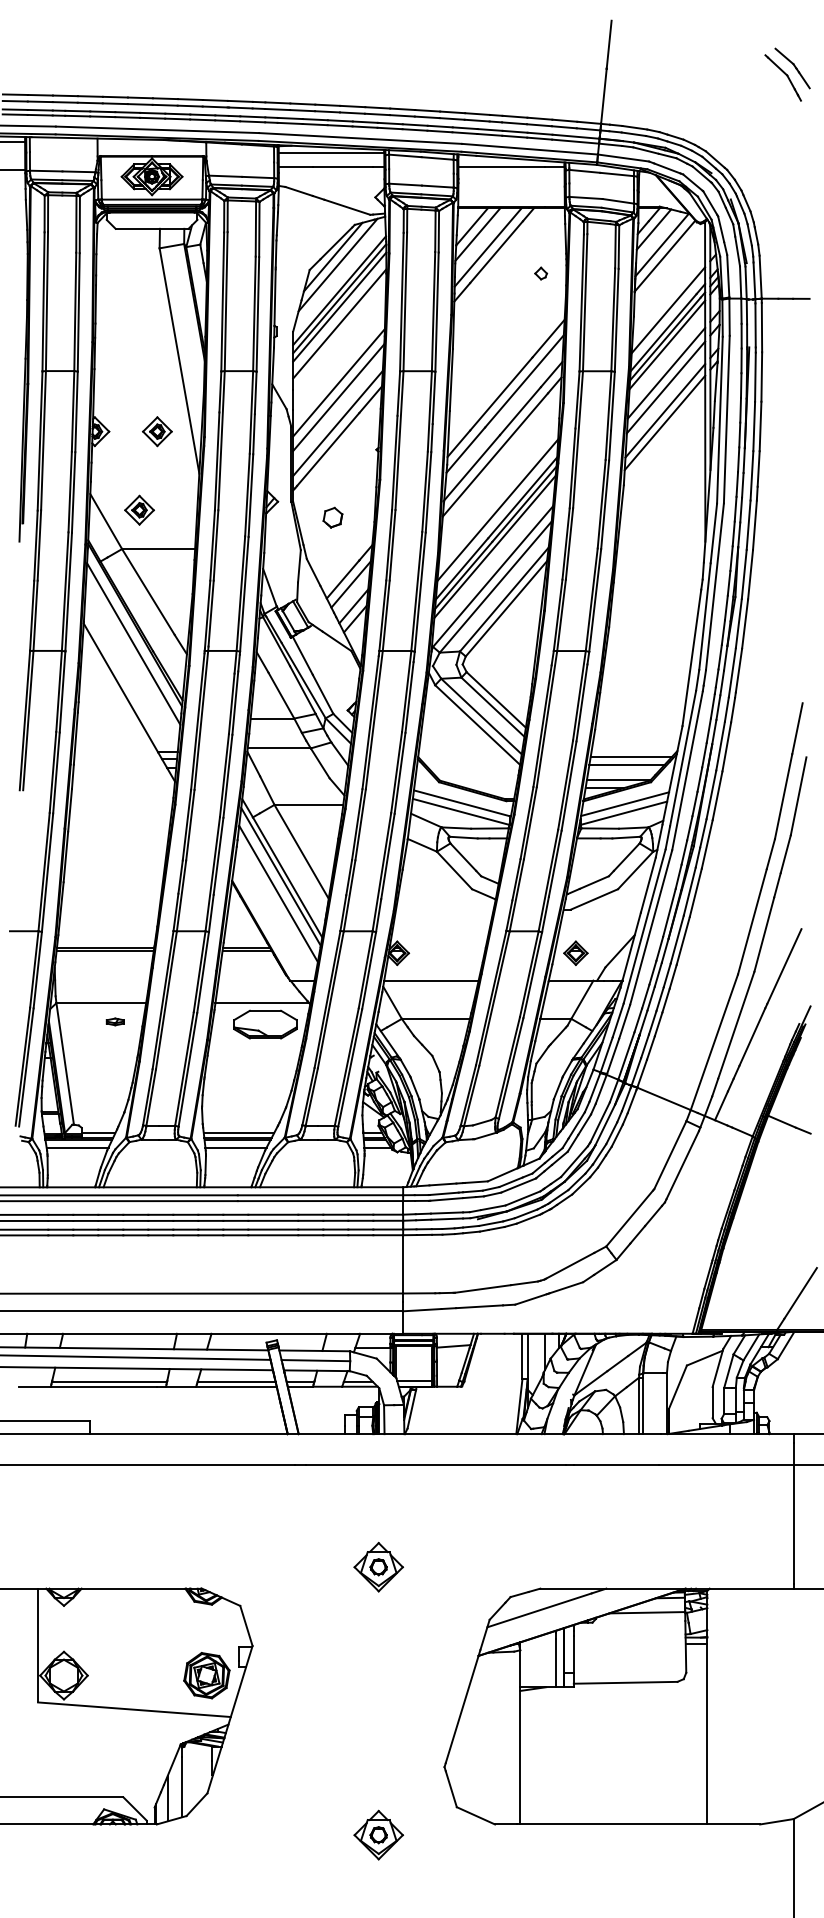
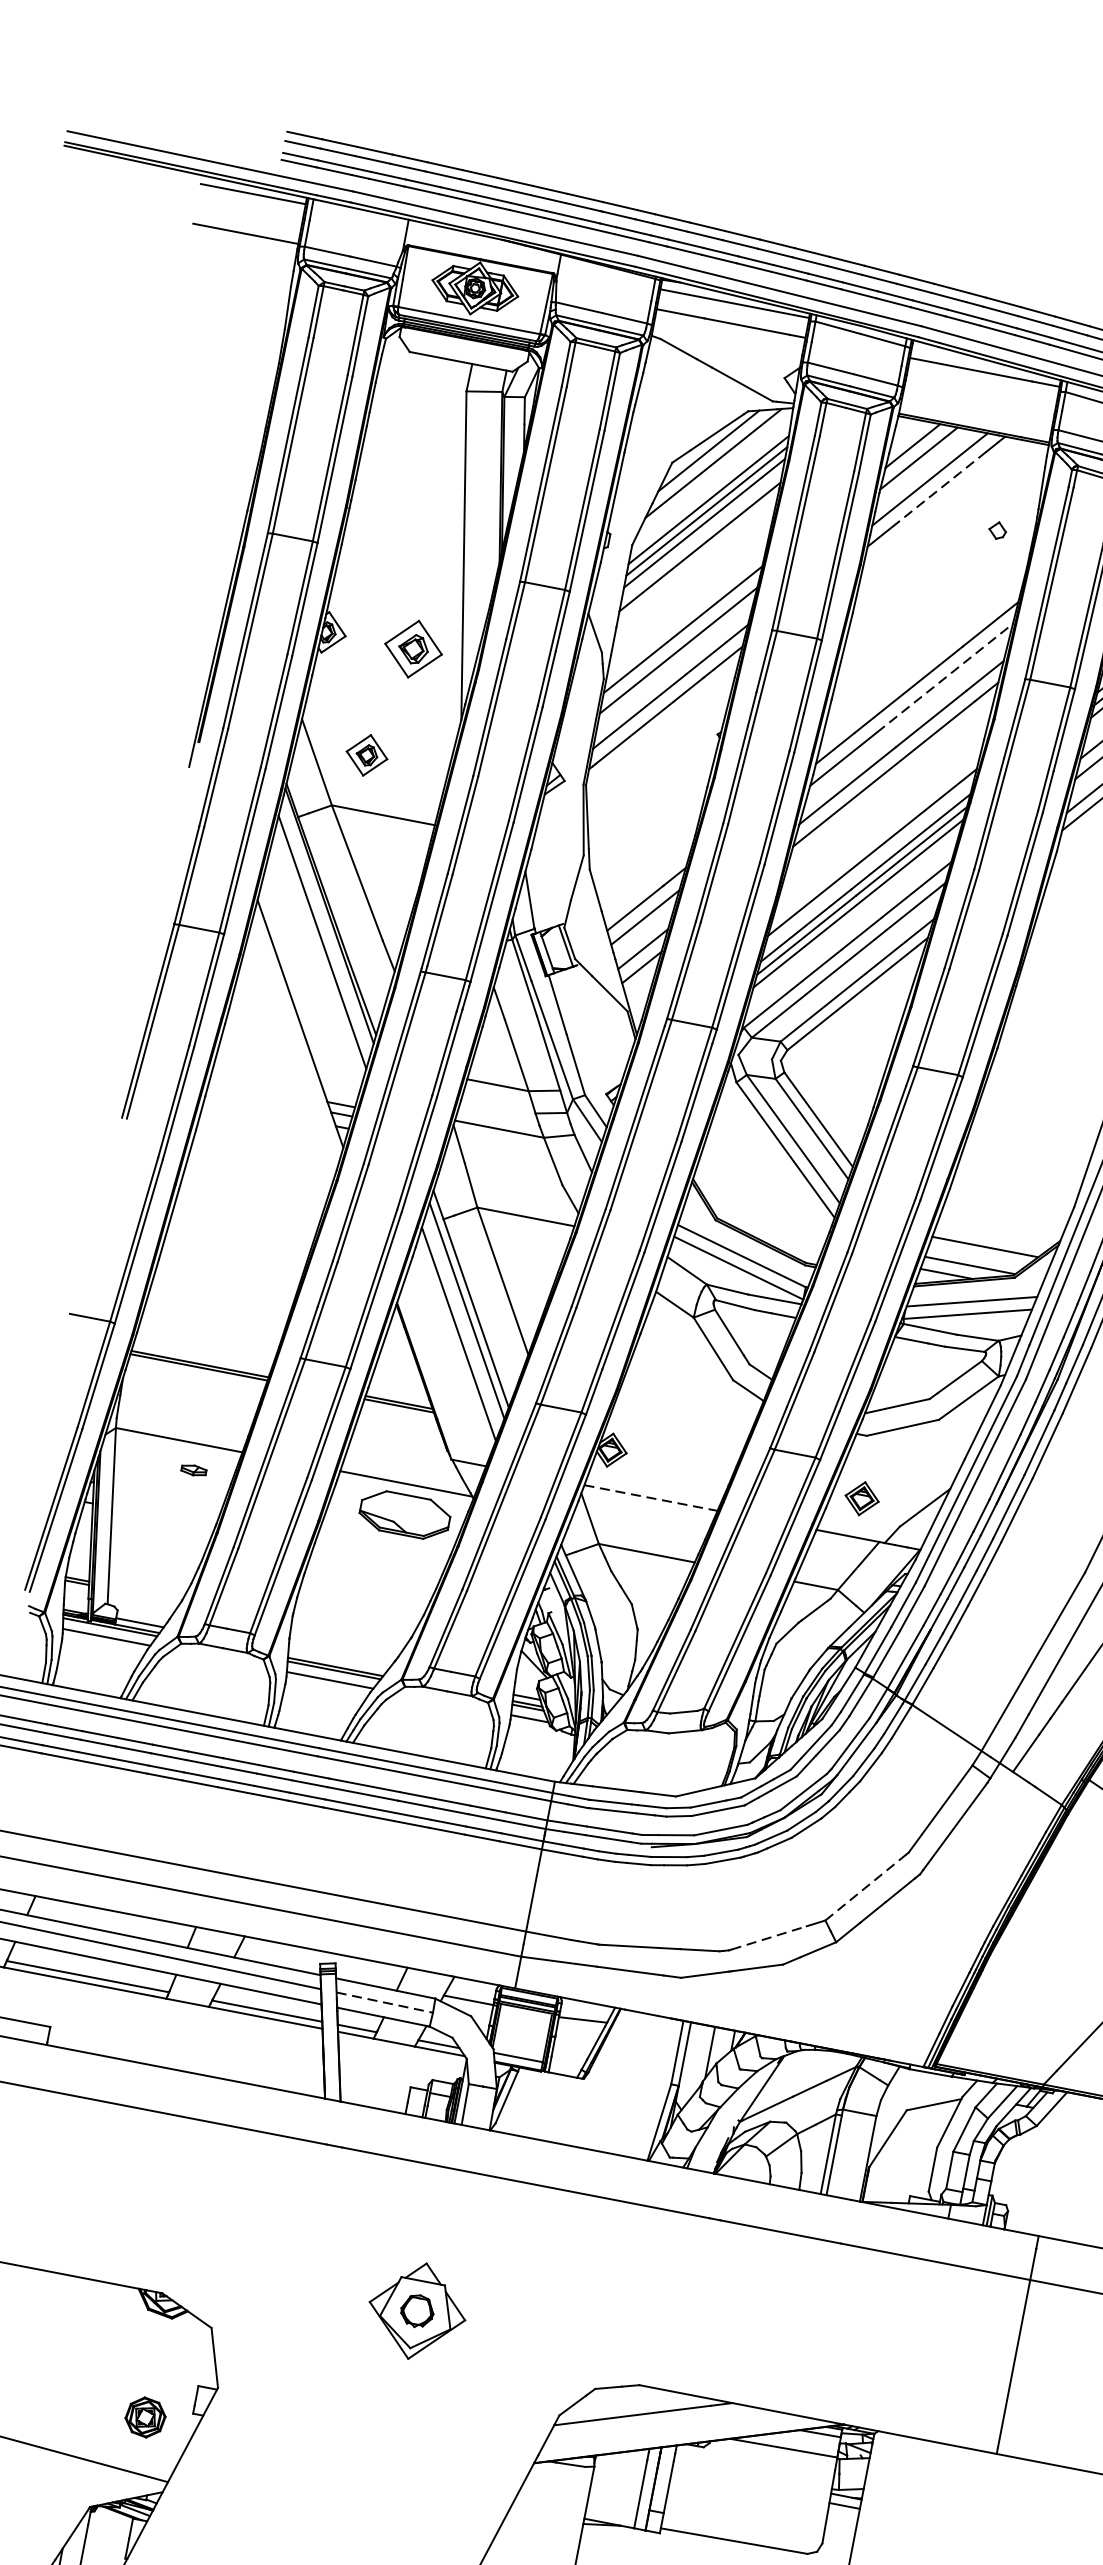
line: (496, 252) -> (940, 488), solid -> dashed
line: (524, 381) -> (944, 678), solid -> dashed
part: (157, 431) -> (413, 649), size x1.4
part: (332, 517) -> (637, 817), removed
line: (630, 757) -> (992, 1237), removed
line: (431, 980) -> (651, 1497), solid -> dashed
line: (238, 1133) -> (337, 1661), removed
line: (630, 1218) -> (867, 1887), solid -> dashed
line: (570, 1265) -> (769, 1937), solid -> dashed
line: (316, 1360) -> (385, 2002), solid -> dashed
part: (378, 1566) -> (417, 2309), size x1.4
part: (206, 1675) -> (145, 2416), size x0.6

